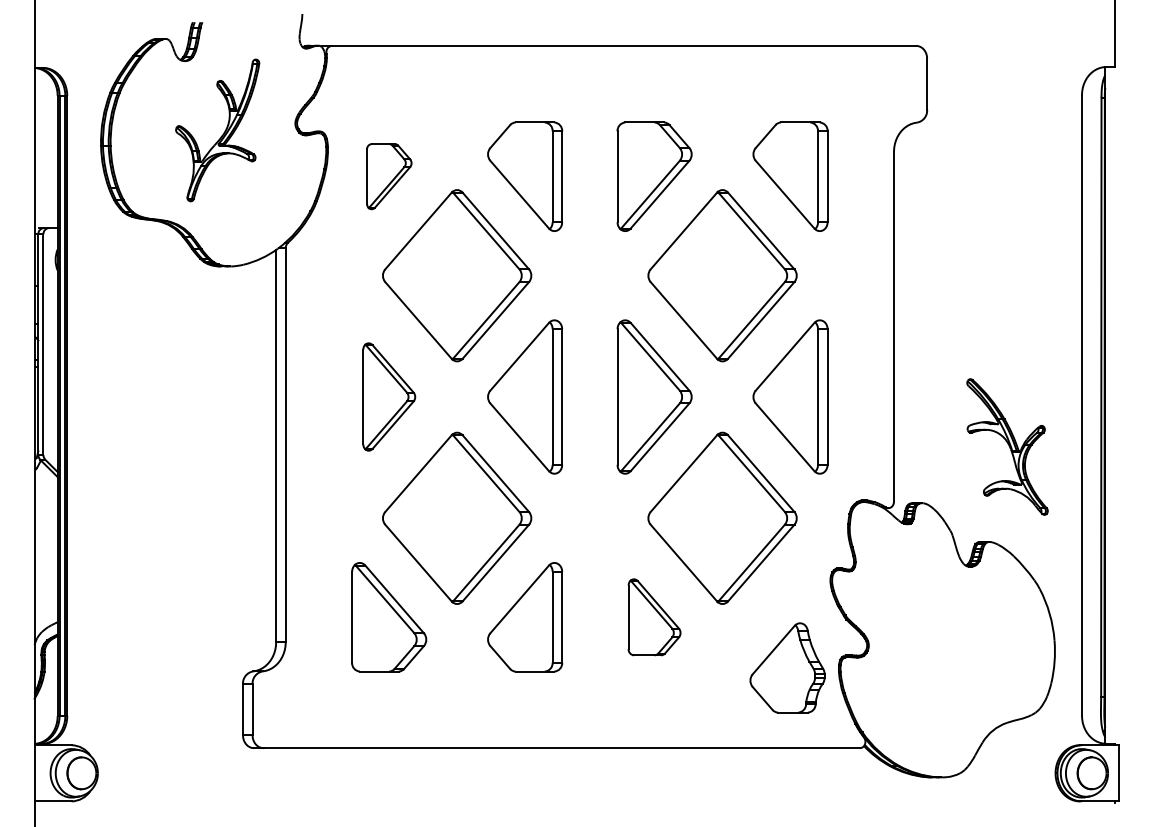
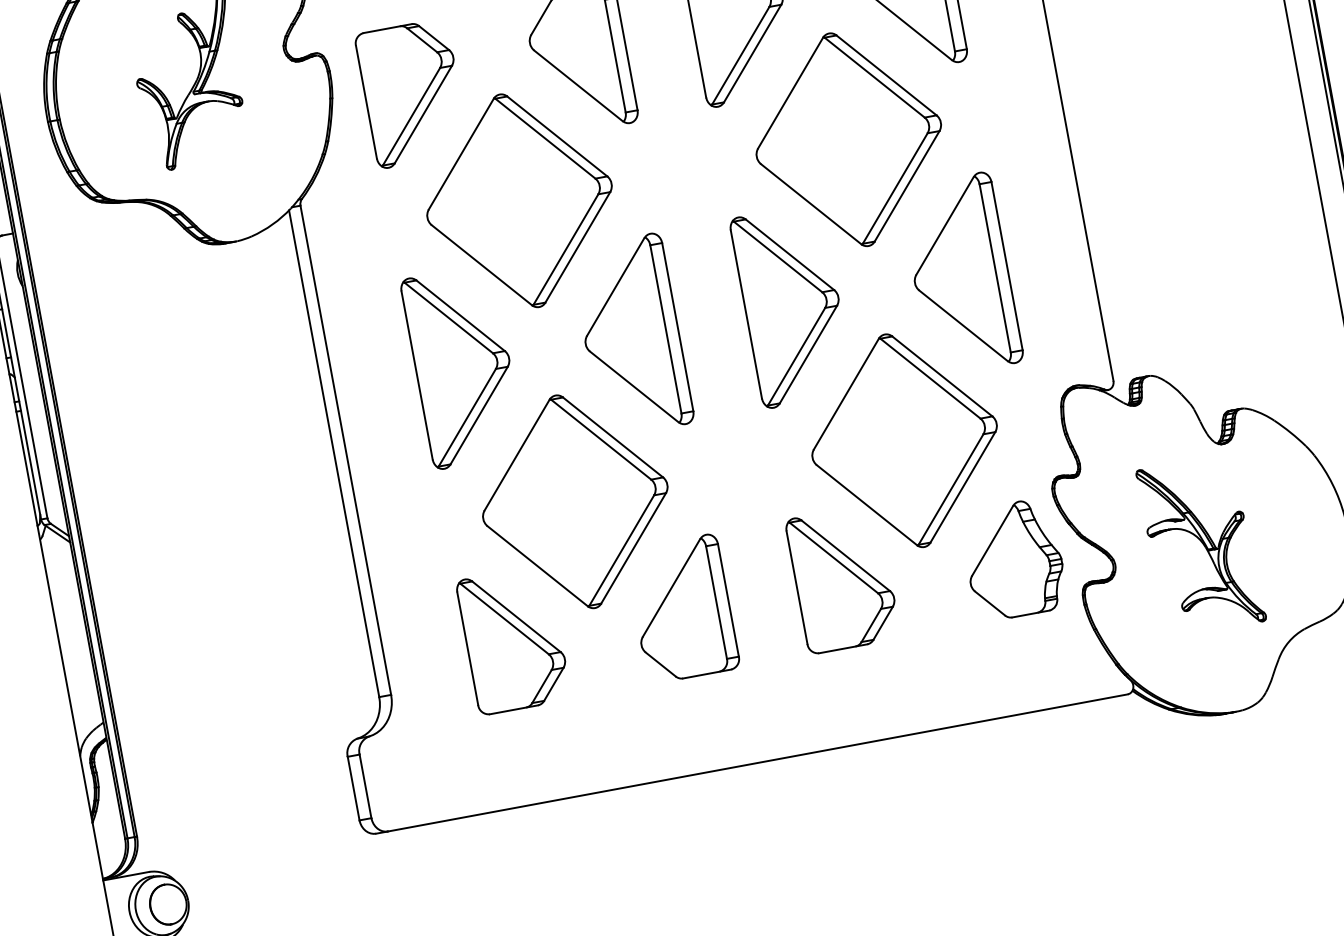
part: (389, 176) -> (412, 93), size x1.67
part: (389, 396) -> (463, 366), size x1.43
part: (1007, 446) -> (1201, 545), moved
part: (654, 617) -> (842, 579), size x1.43
part: (787, 667) -> (1013, 559), moved

